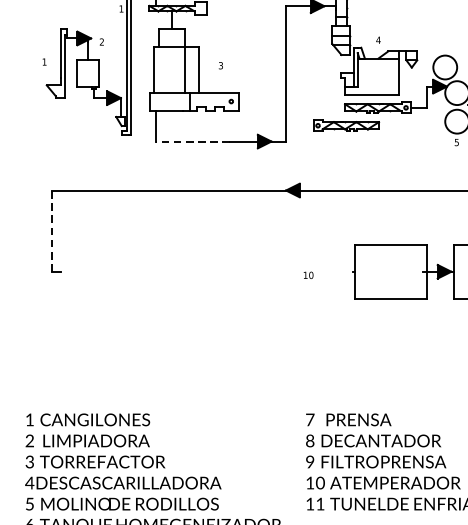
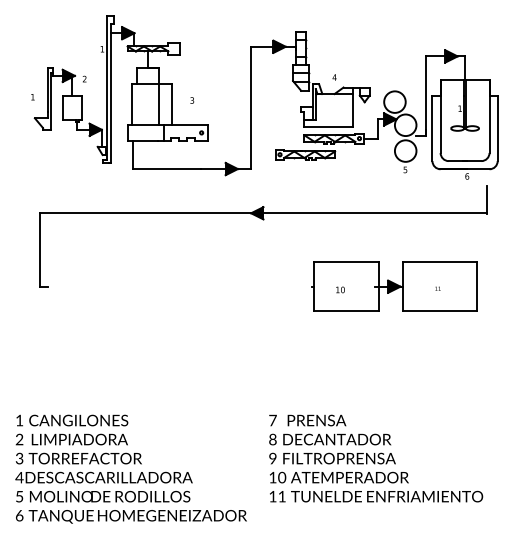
line: (192, 142) -> (166, 169), dashed -> solid
line: (51, 231) -> (39, 250), dashed -> solid
text: (308, 274) -> (340, 289), moved

